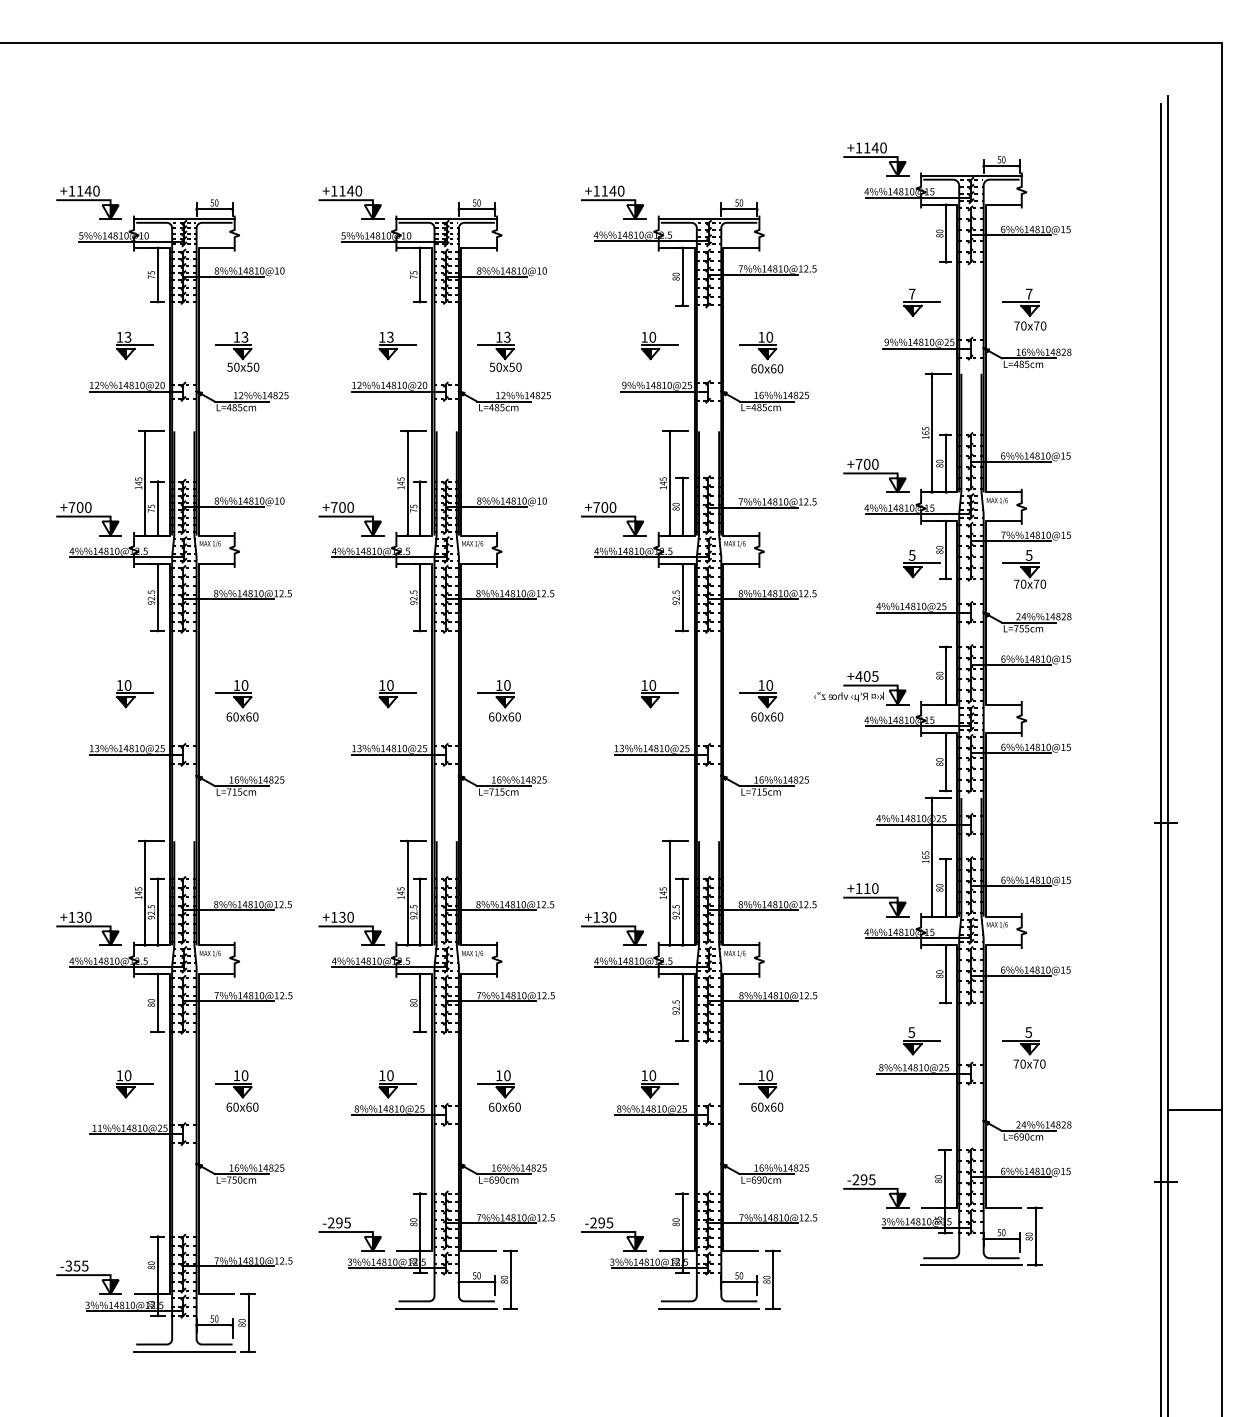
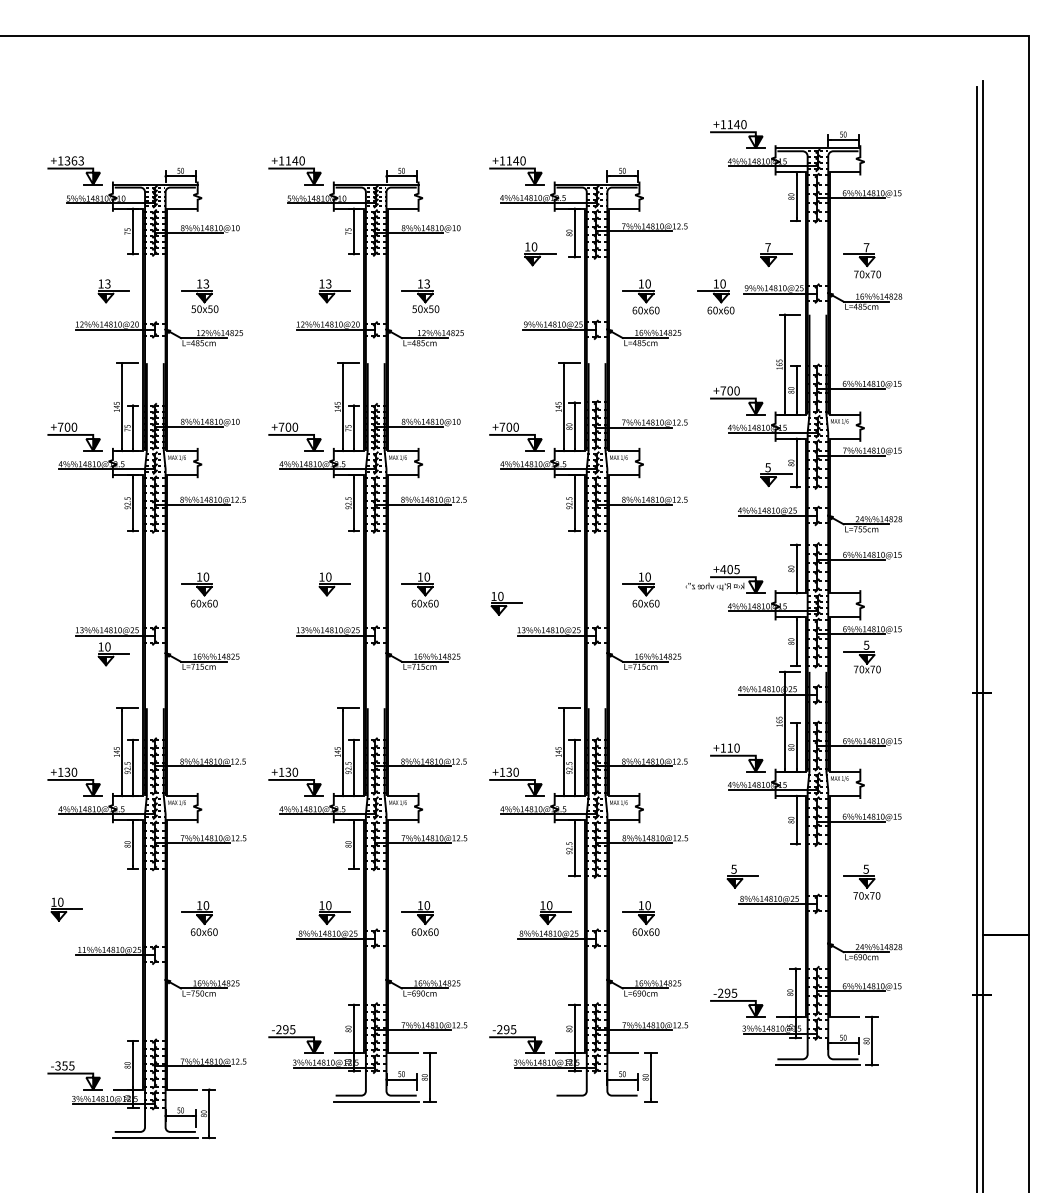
text: (87, 190) -> (73, 160), +1140 -> +1363
part: (659, 345) -> (540, 253), moved
part: (850, 352) -> (716, 296), added
part: (1024, 569) -> (862, 657), moved
part: (134, 694) -> (113, 654), moved
part: (659, 694) -> (506, 604), moved
part: (921, 1041) -> (742, 876), moved
part: (134, 1084) -> (66, 909), moved
line: (708, 1308) -> (596, 1101), removed

